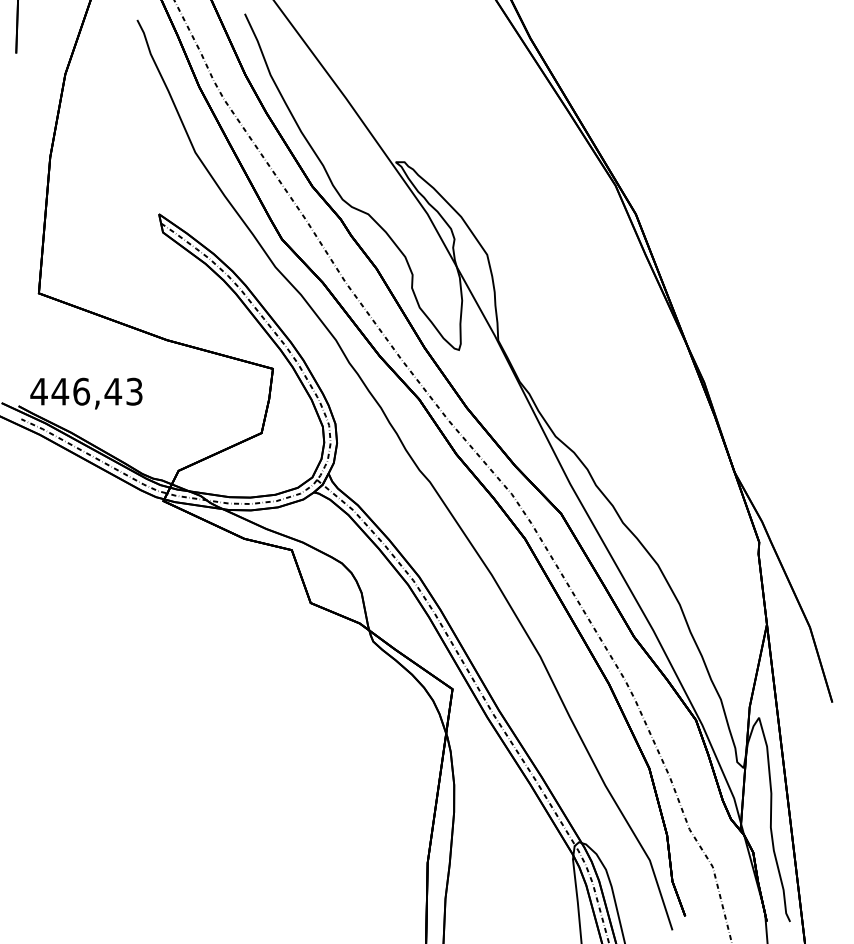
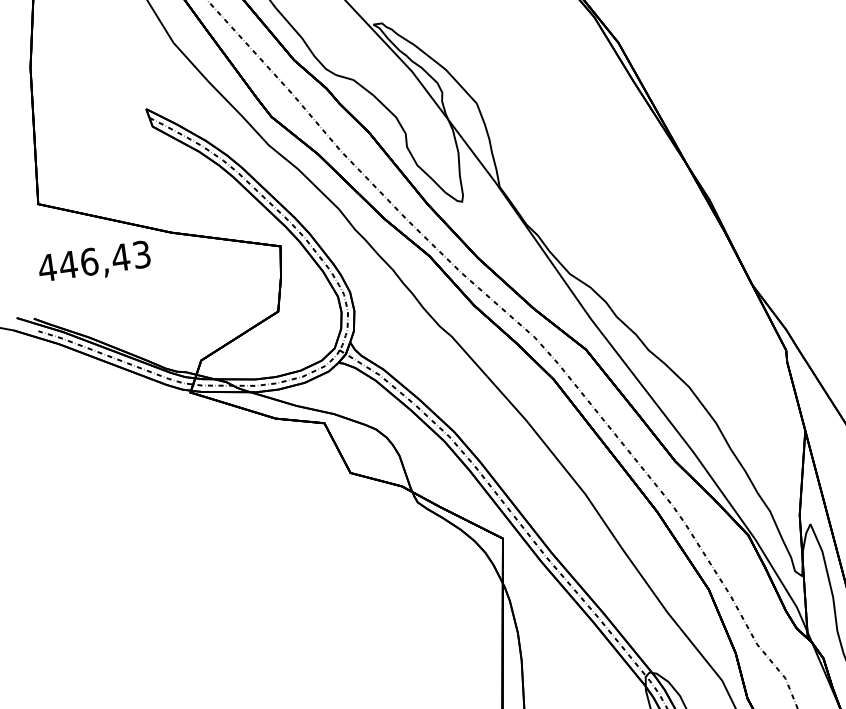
text: (86, 393) -> (94, 263), moved

